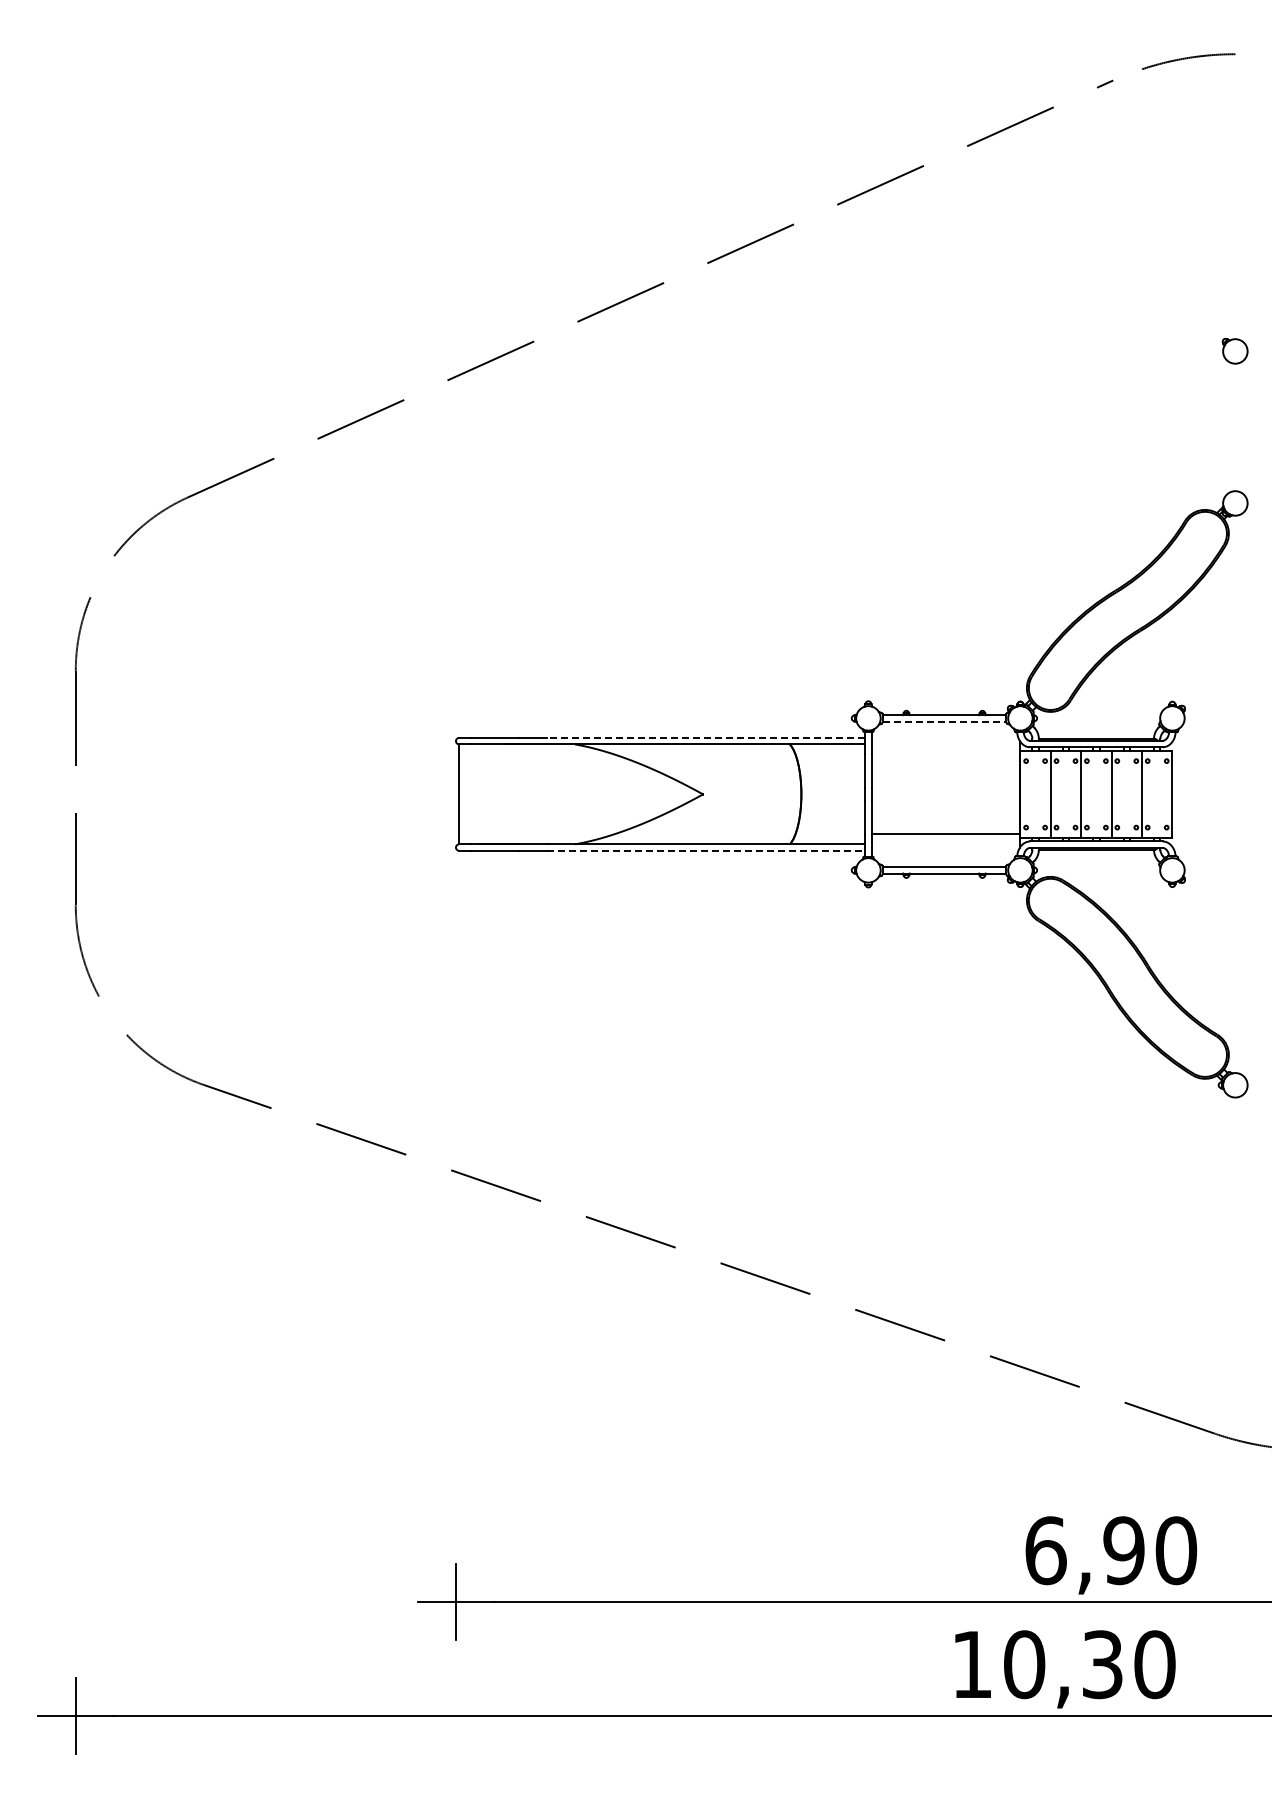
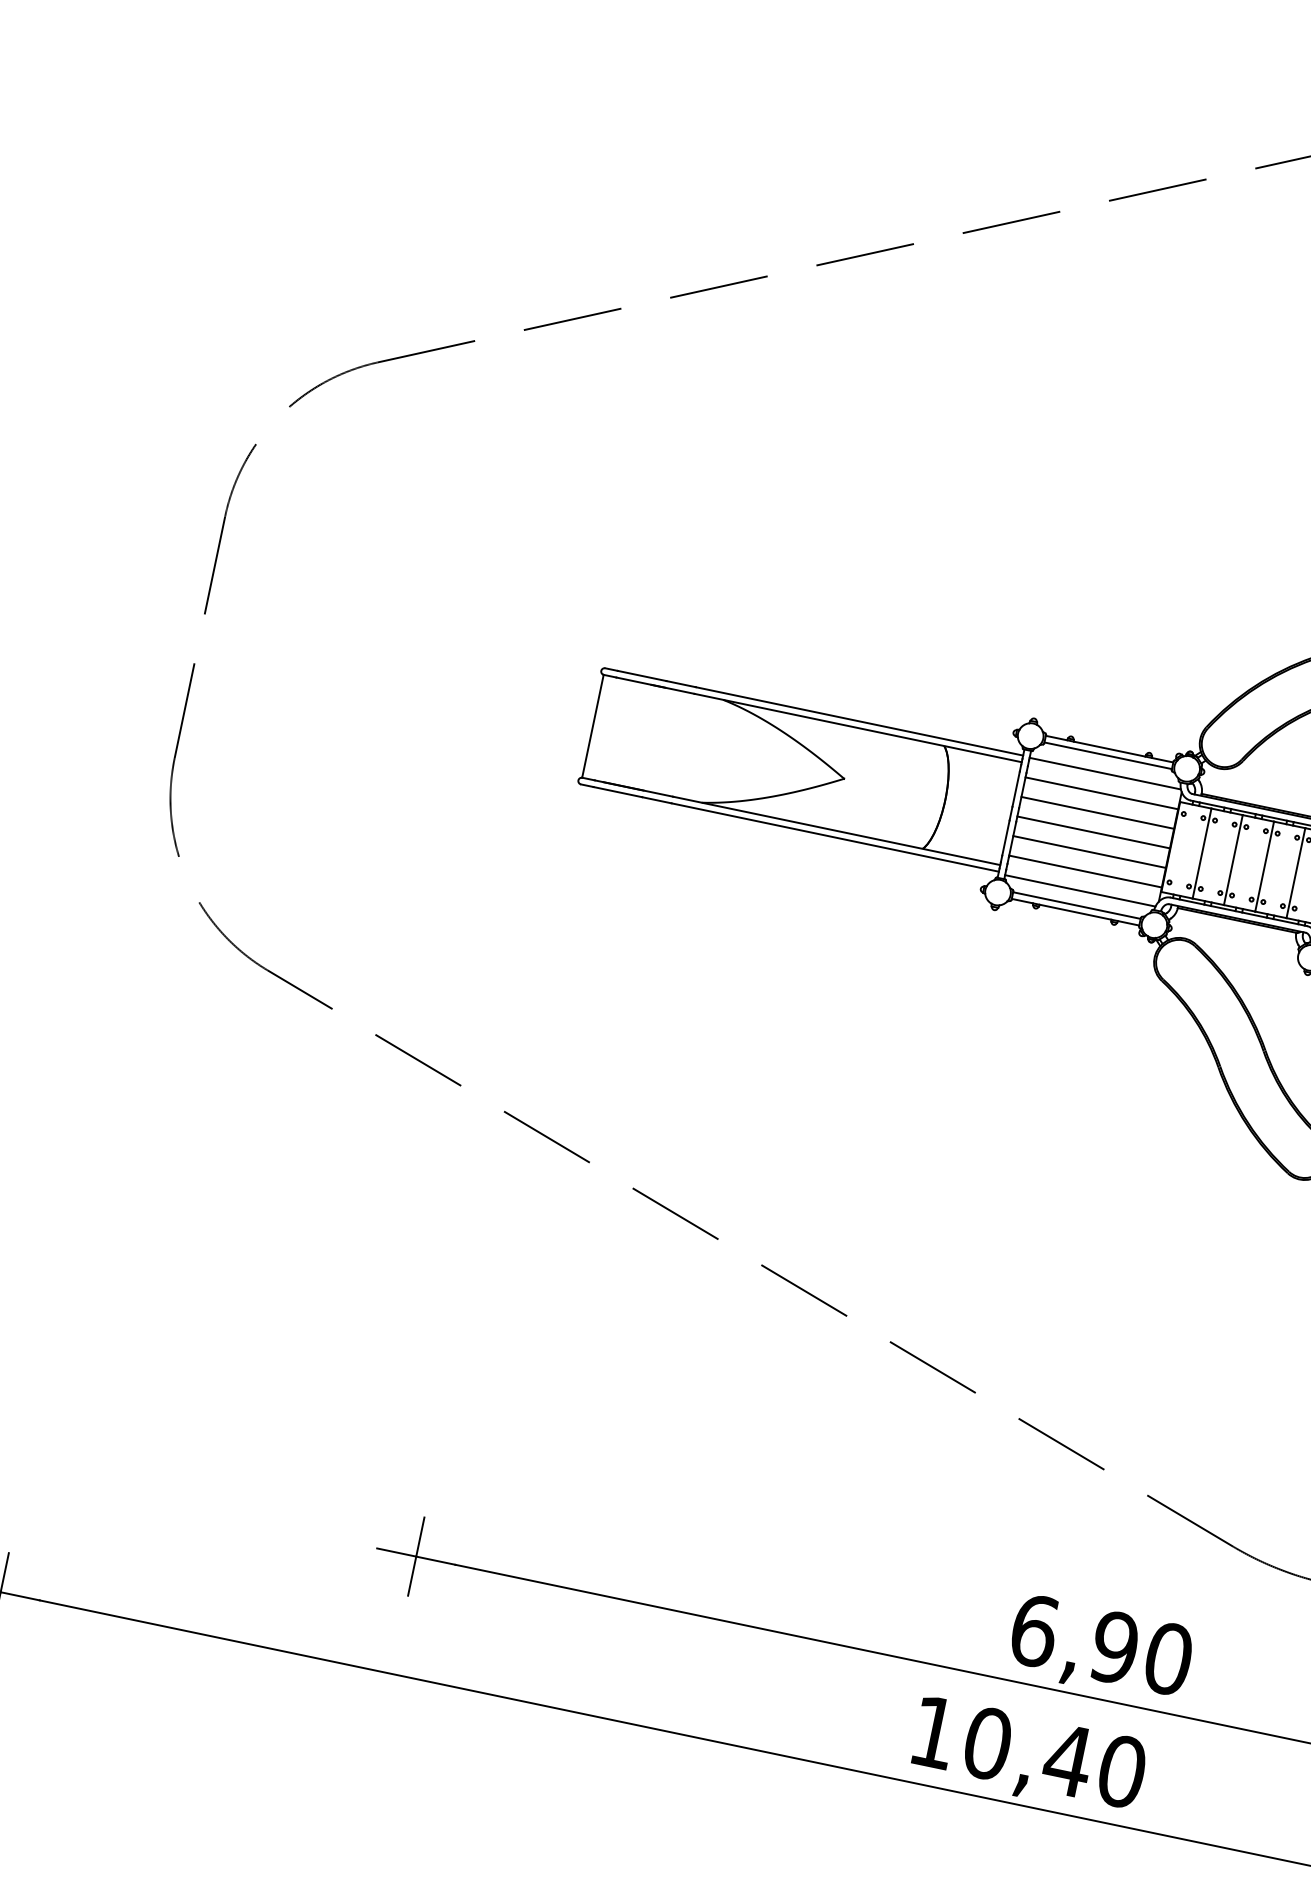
line: (944, 721) -> (1108, 755), dashed -> solid
line: (705, 737) -> (858, 720), dashed -> solid
line: (944, 738) -> (1104, 773), added
line: (945, 757) -> (1101, 792), added
line: (945, 776) -> (1097, 812), added
line: (945, 795) -> (1093, 832), added
line: (945, 814) -> (1089, 851), added
line: (706, 850) -> (835, 837), dashed -> solid
line: (944, 852) -> (1080, 890), added
text: (1102, 1664) -> (1068, 1760), 10,30 -> 10,40

